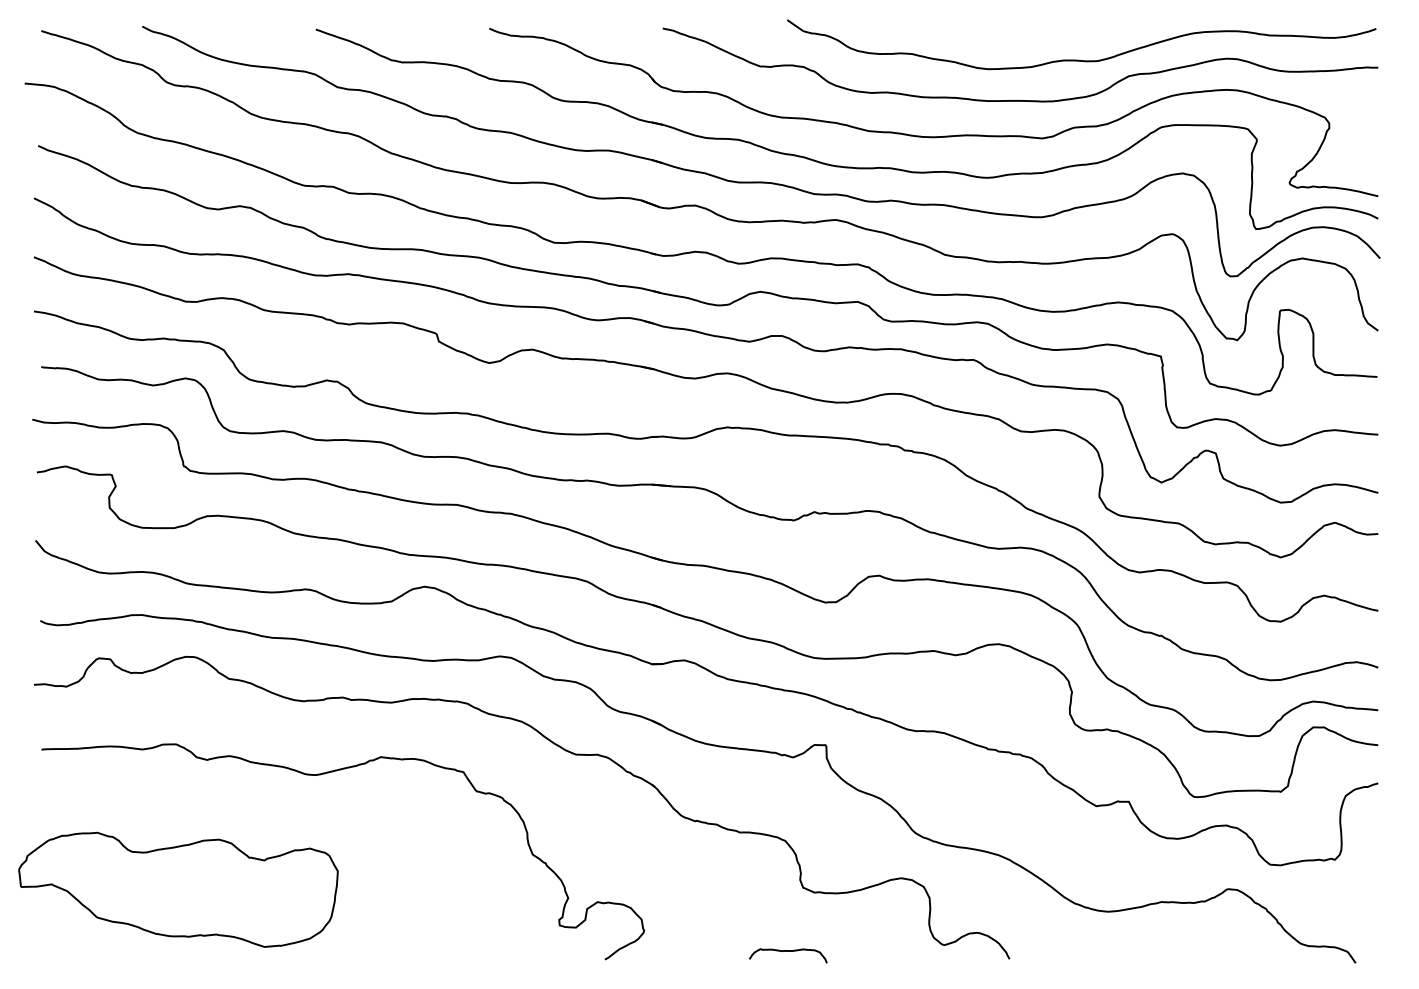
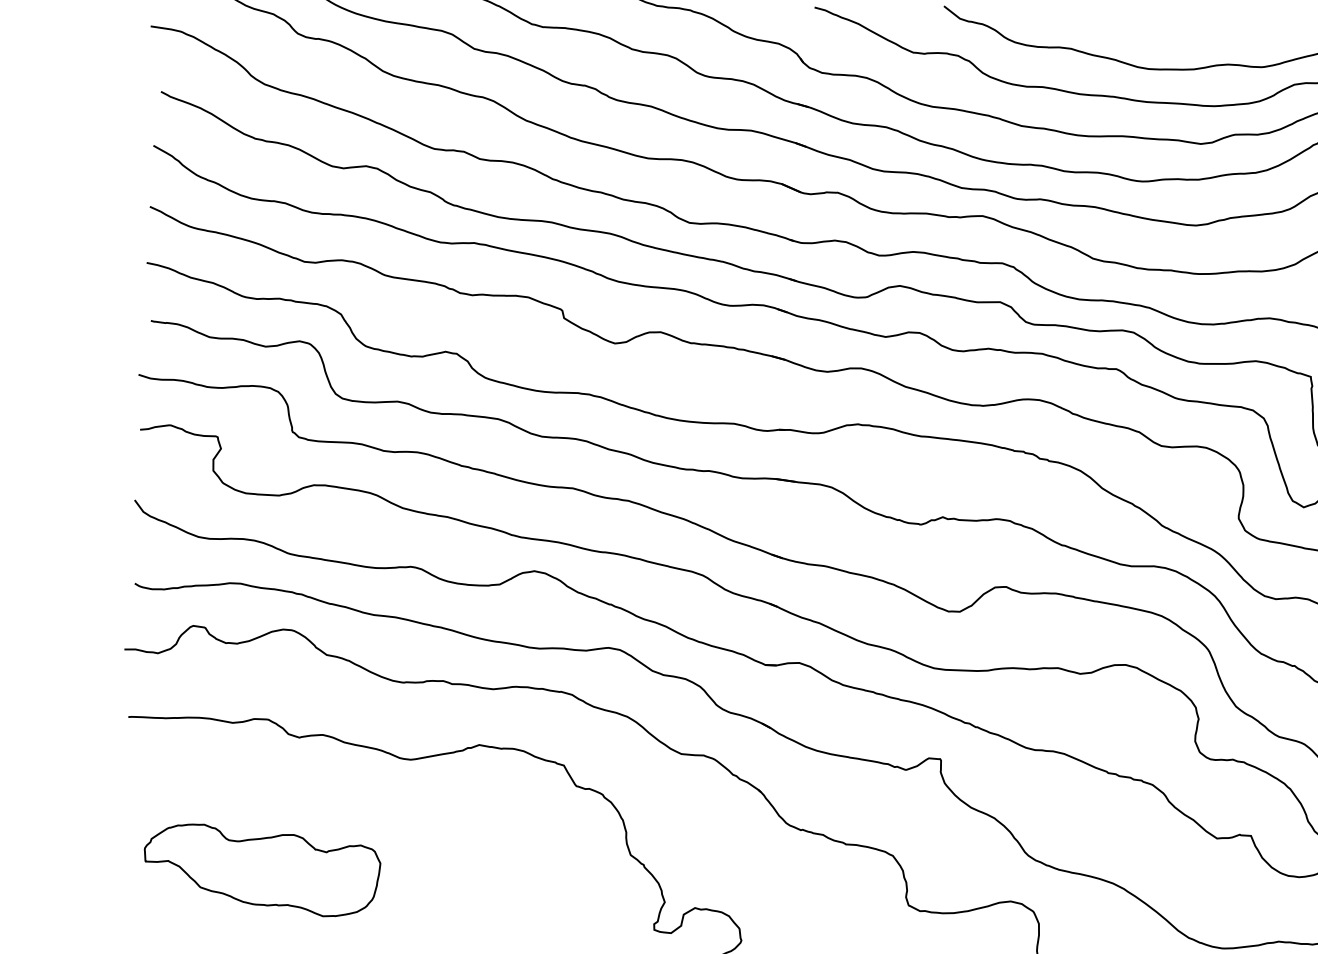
part: (178, 889) -> (261, 869), size x0.71

